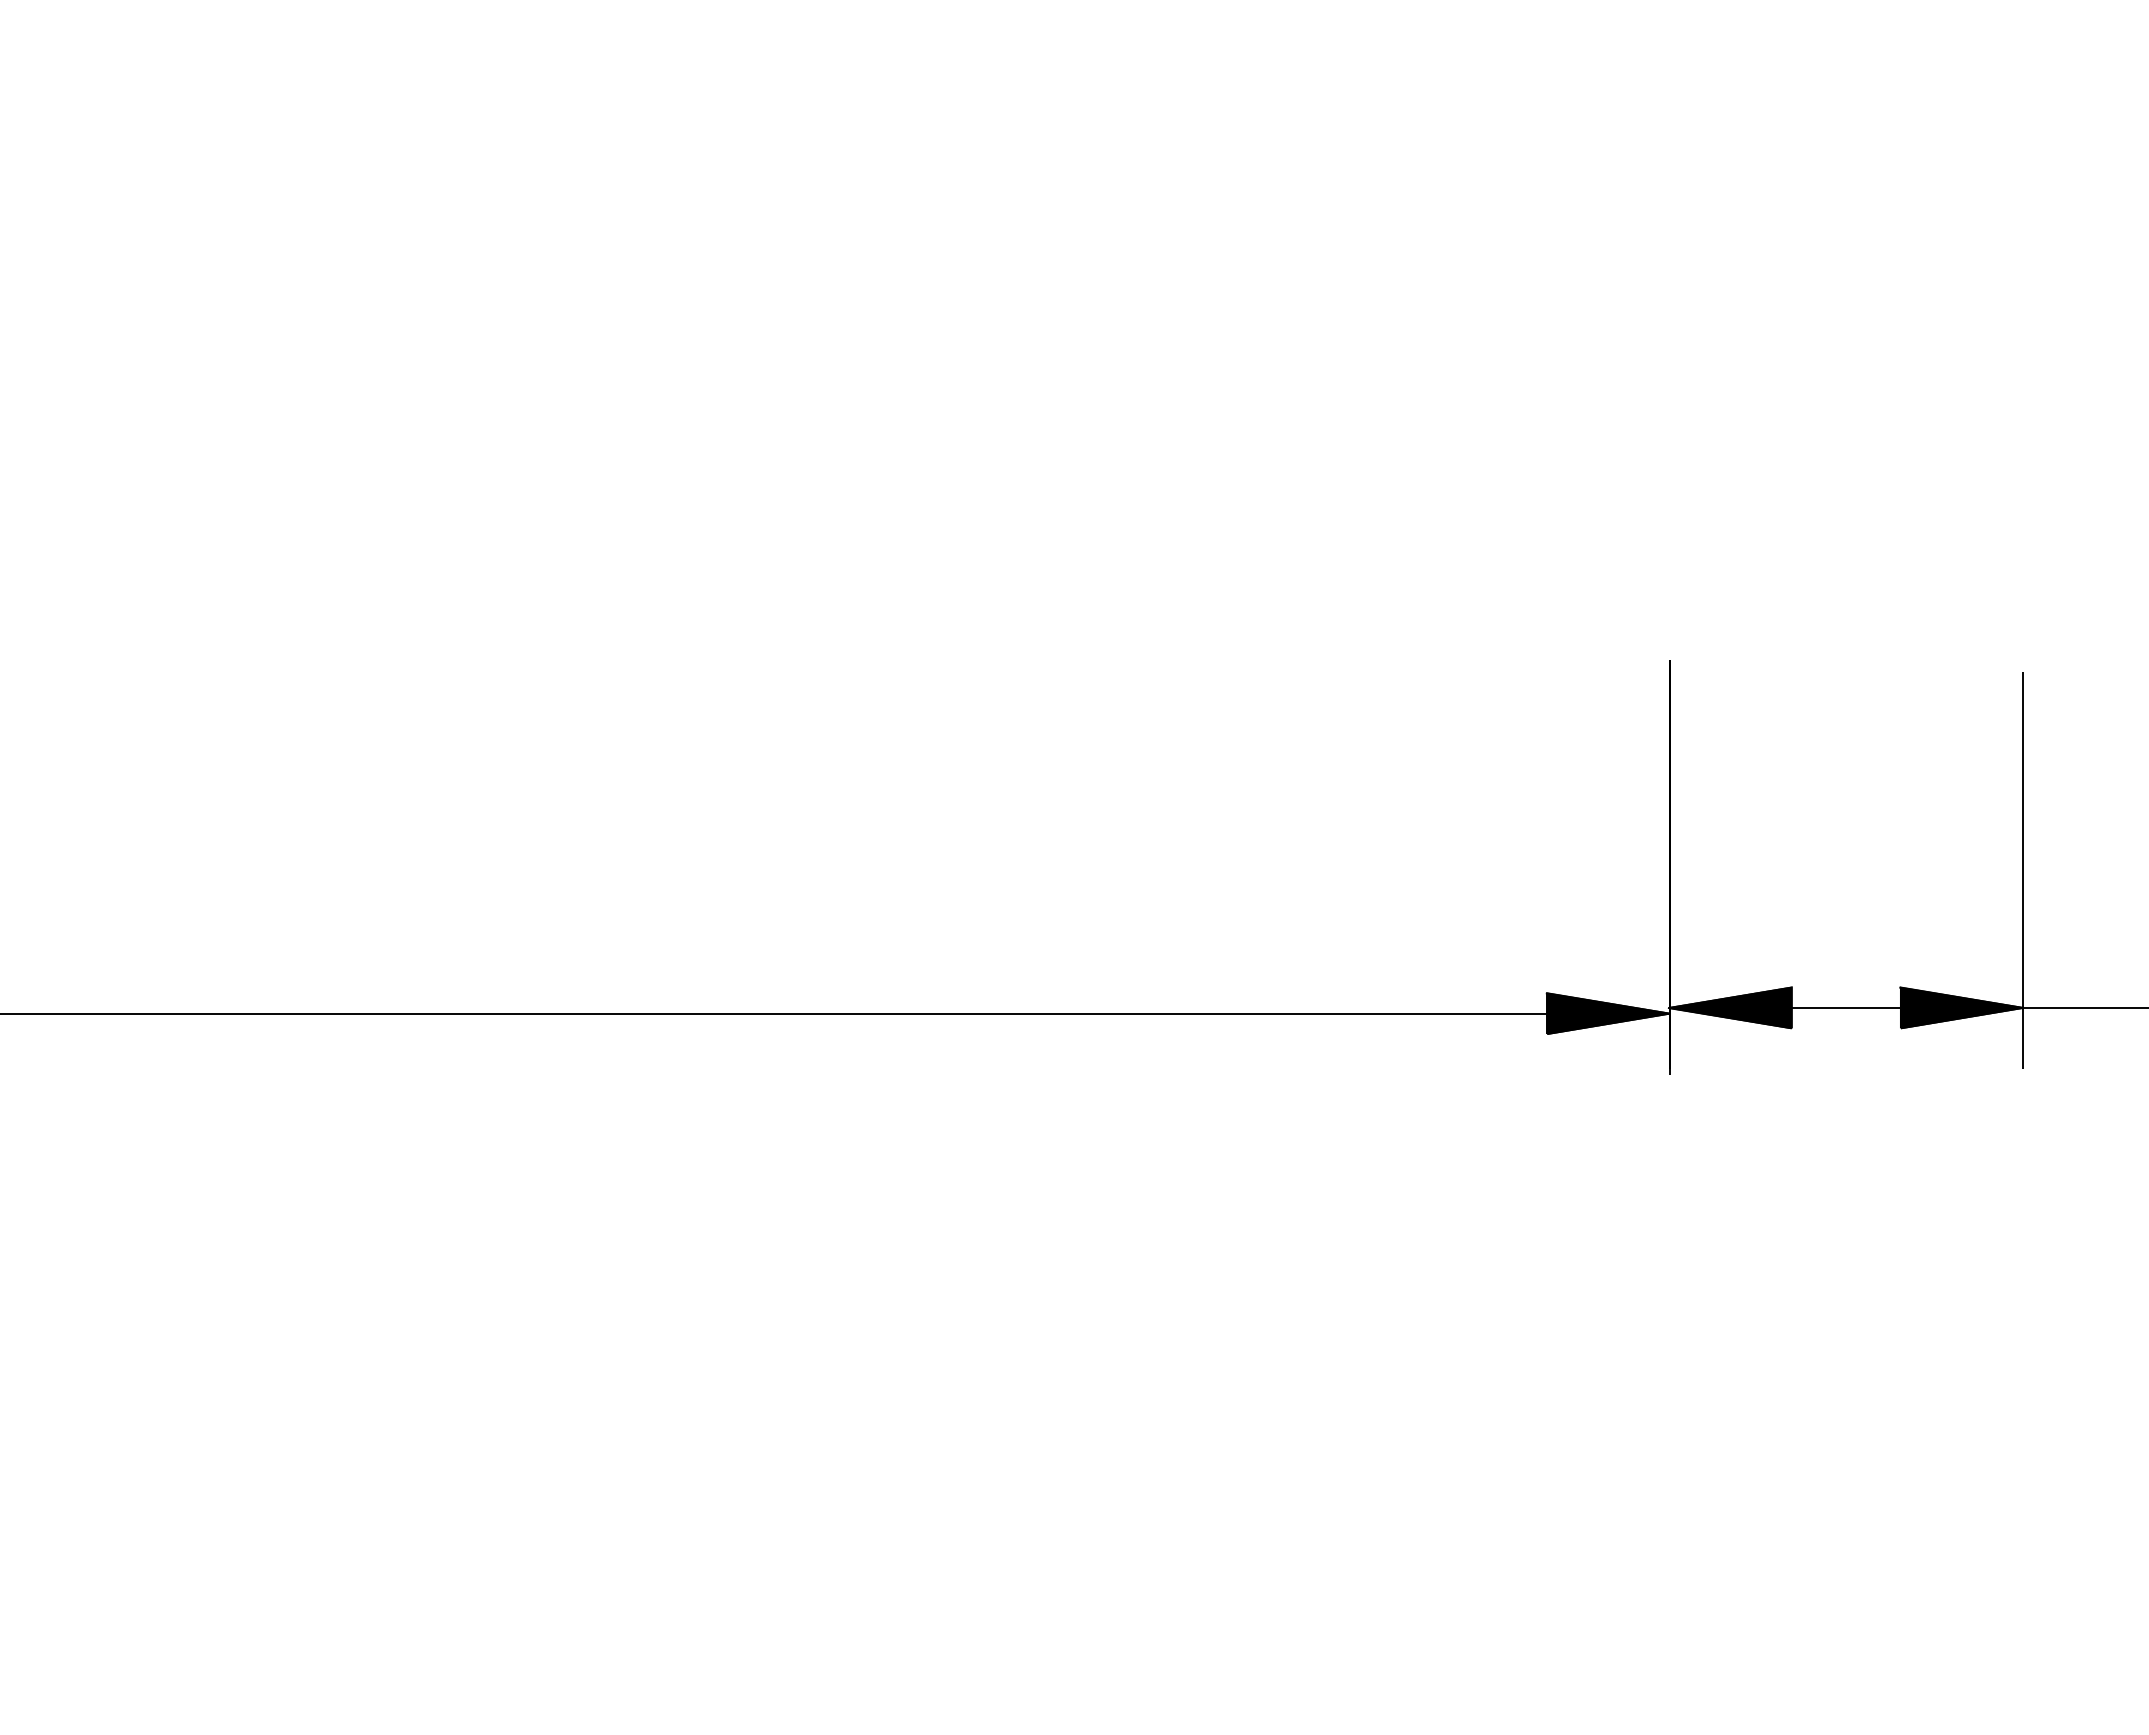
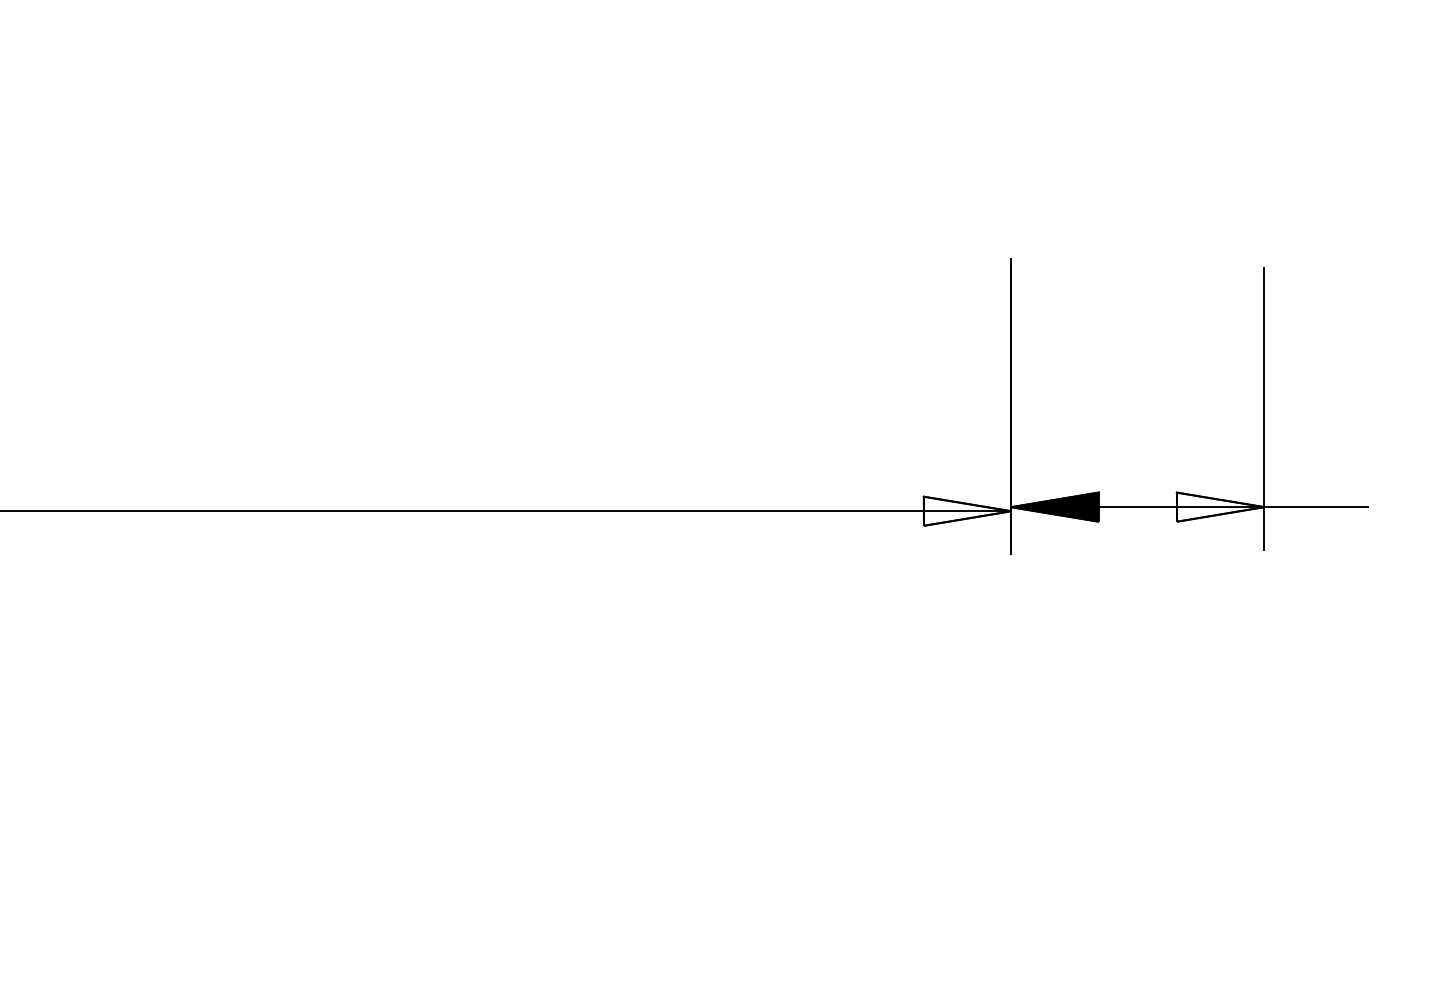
fill: (1961, 1007) -> (1220, 506), removed
fill: (1608, 1013) -> (967, 511), removed

